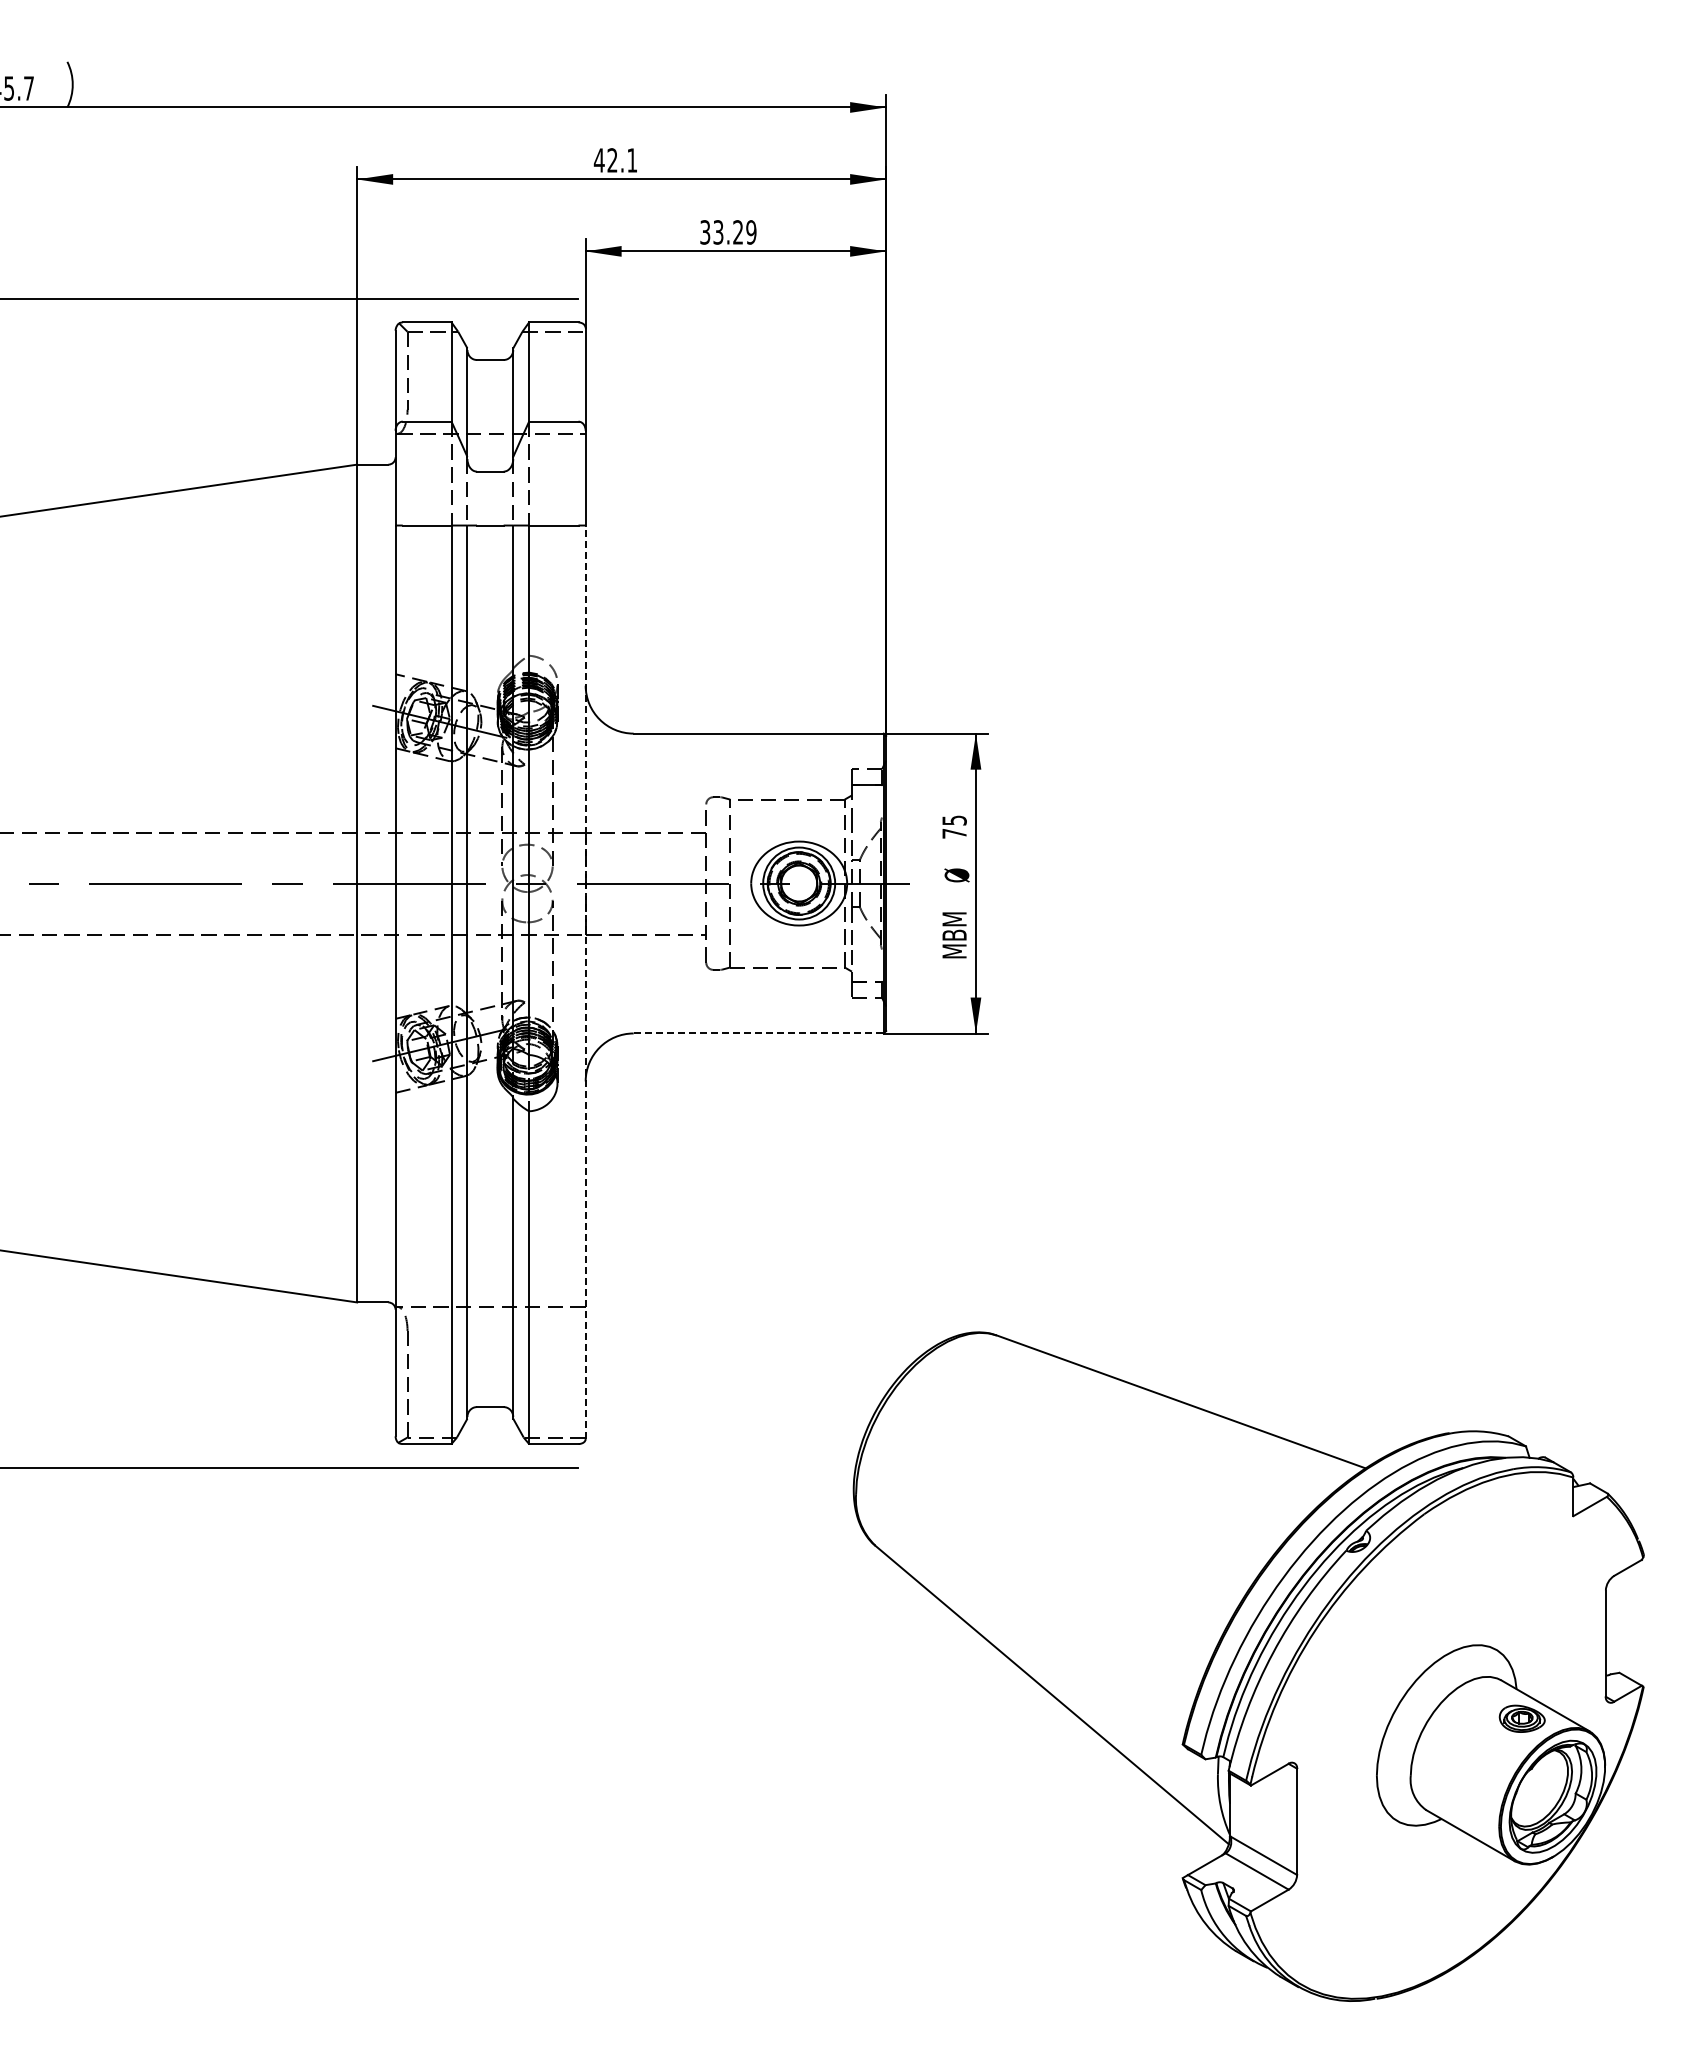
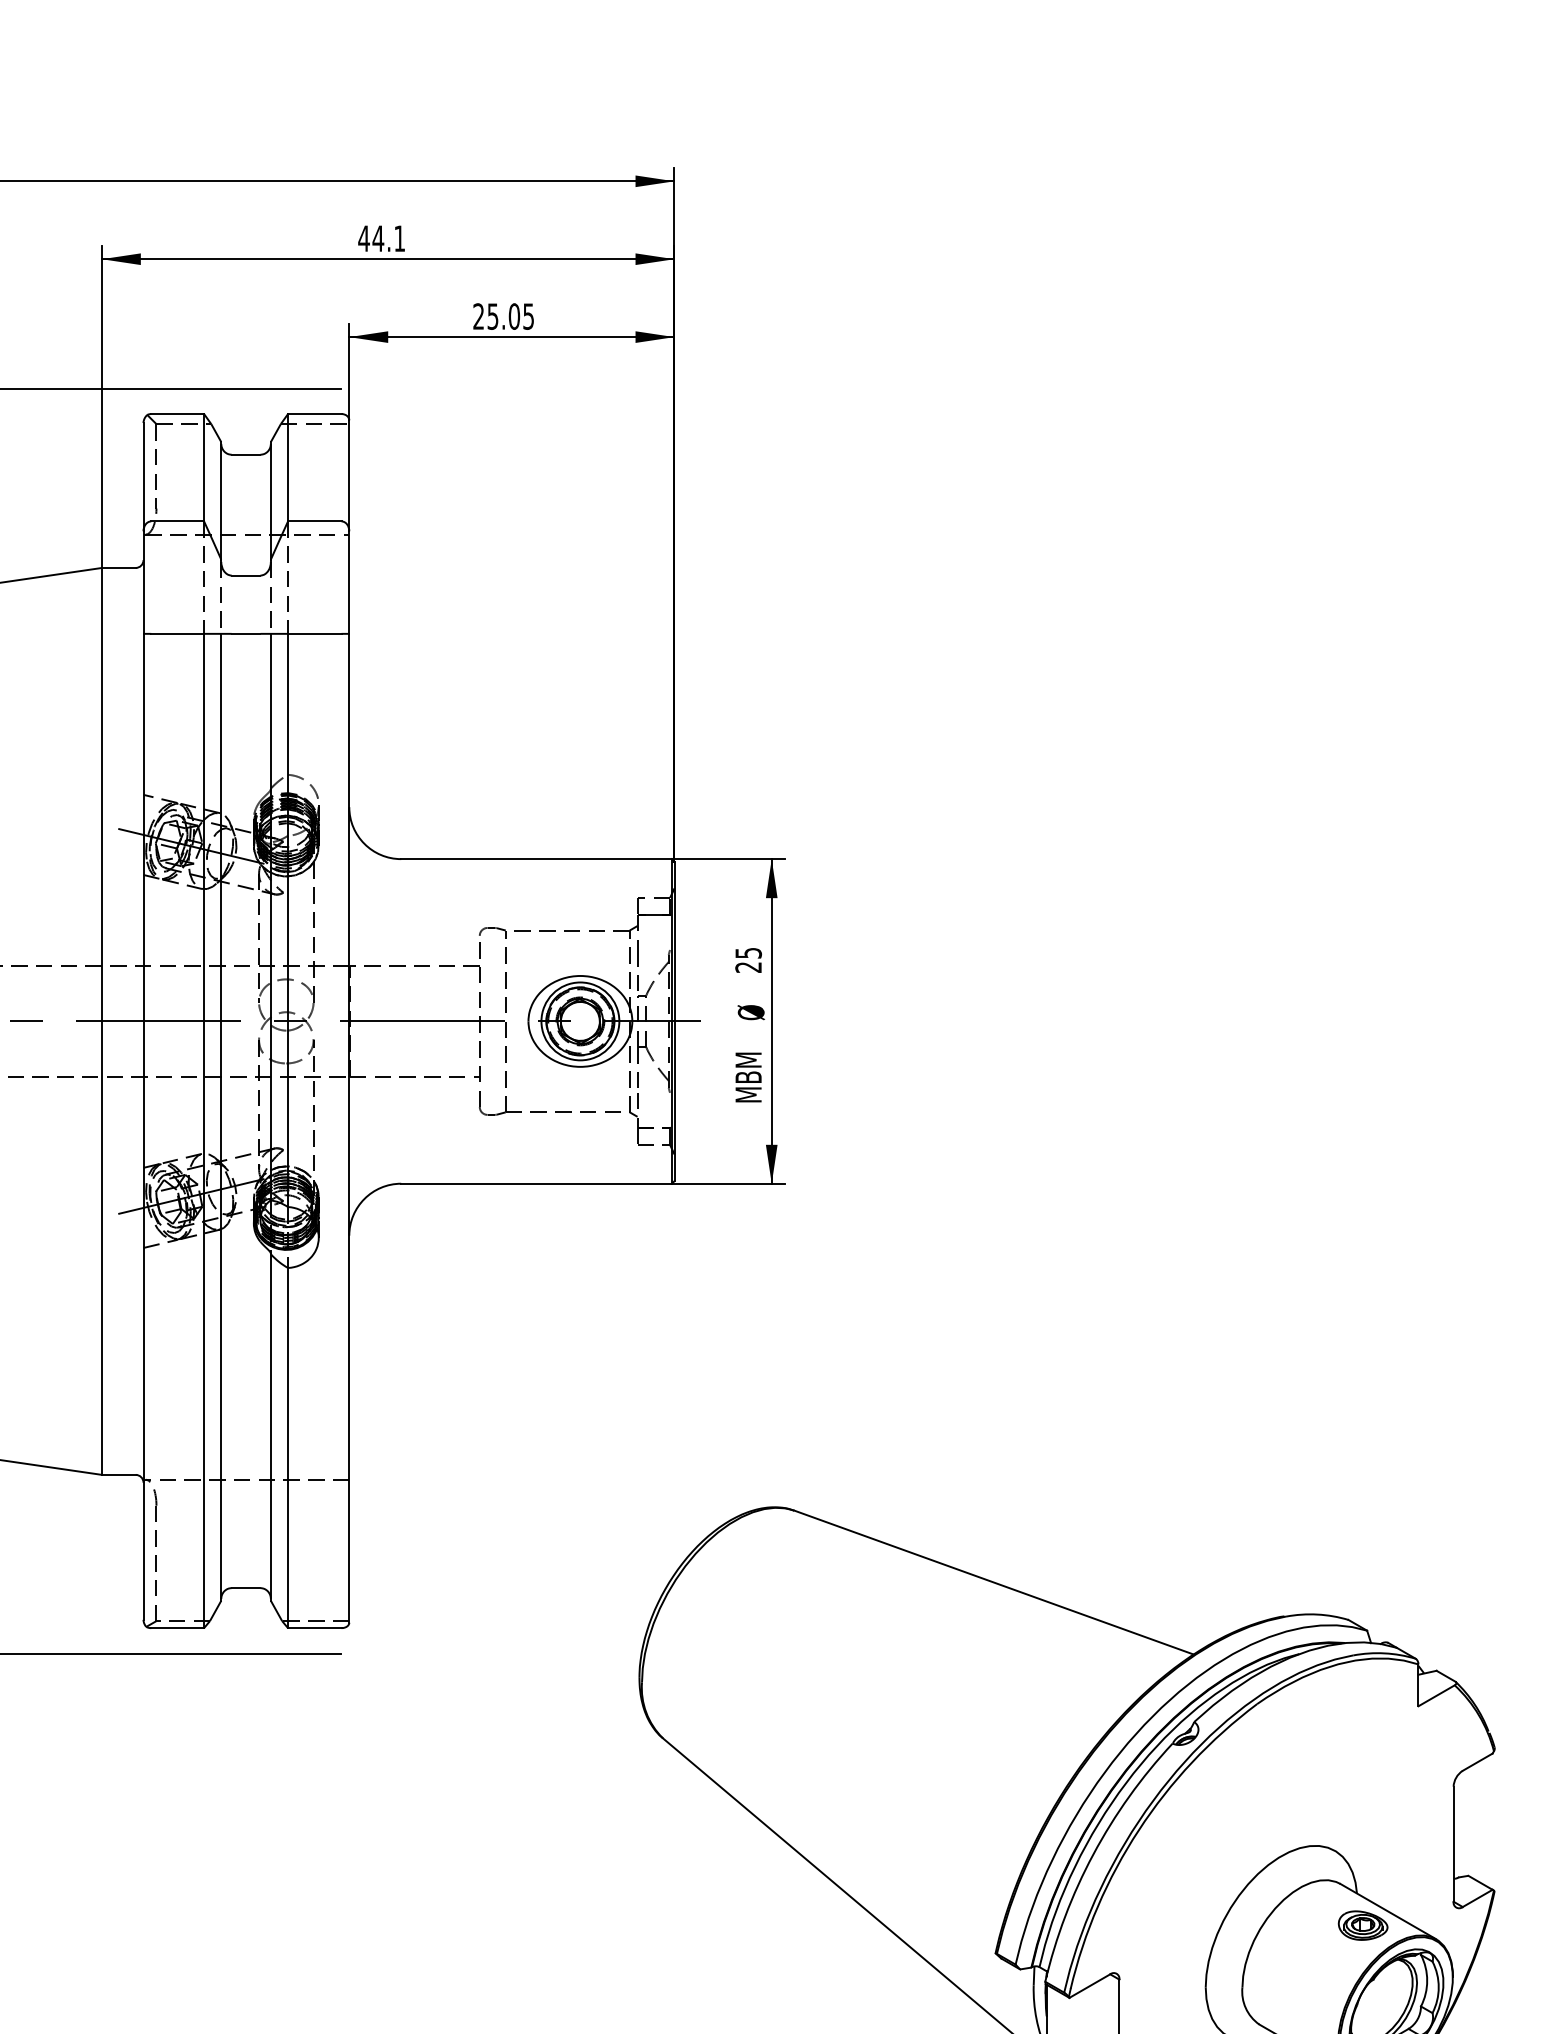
text: (612, 160) -> (378, 238), 42.1 -> 44.1
text: (728, 232) -> (503, 316), 33.29 -> 25.05
text: (954, 833) -> (748, 967), 75 -> 25
line: (585, 982) -> (349, 1128), dashed -> solid
line: (759, 1033) -> (537, 1183), dashed -> solid

